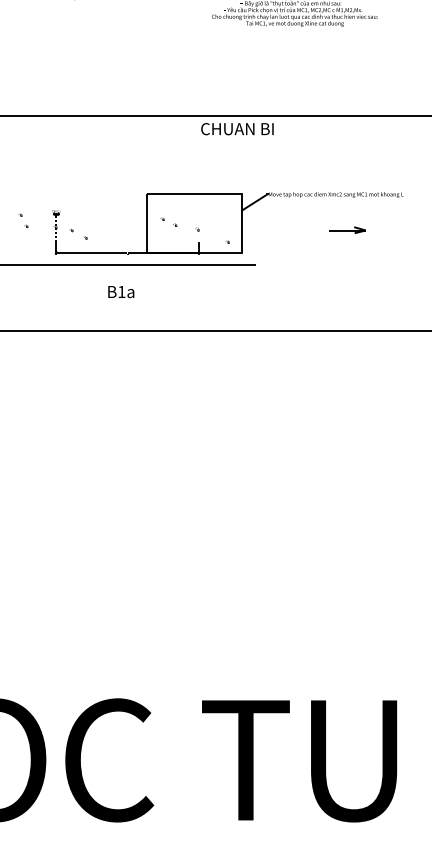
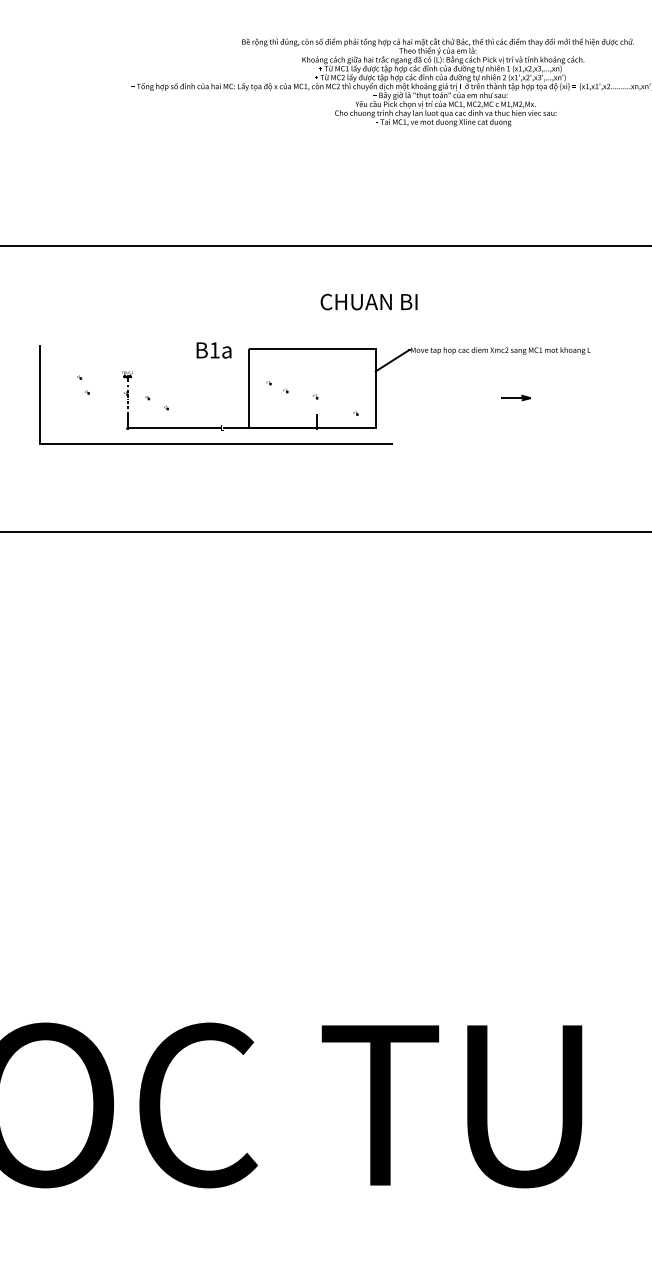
text: (236, 128) -> (368, 301), moved
part: (347, 229) -> (515, 397), size x0.6
text: (120, 292) -> (213, 350), moved

